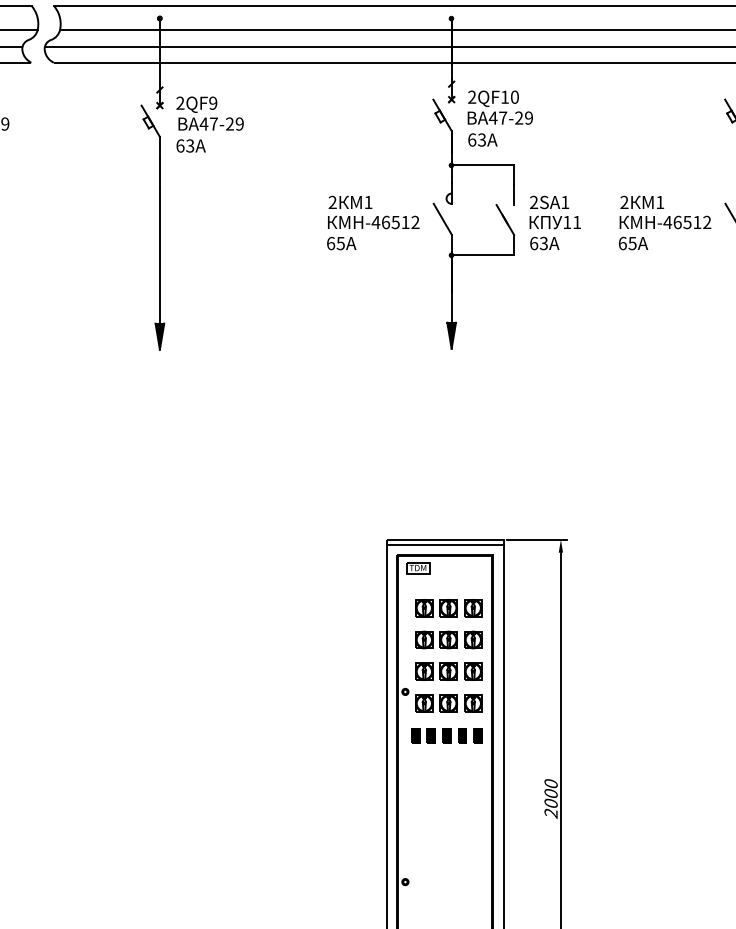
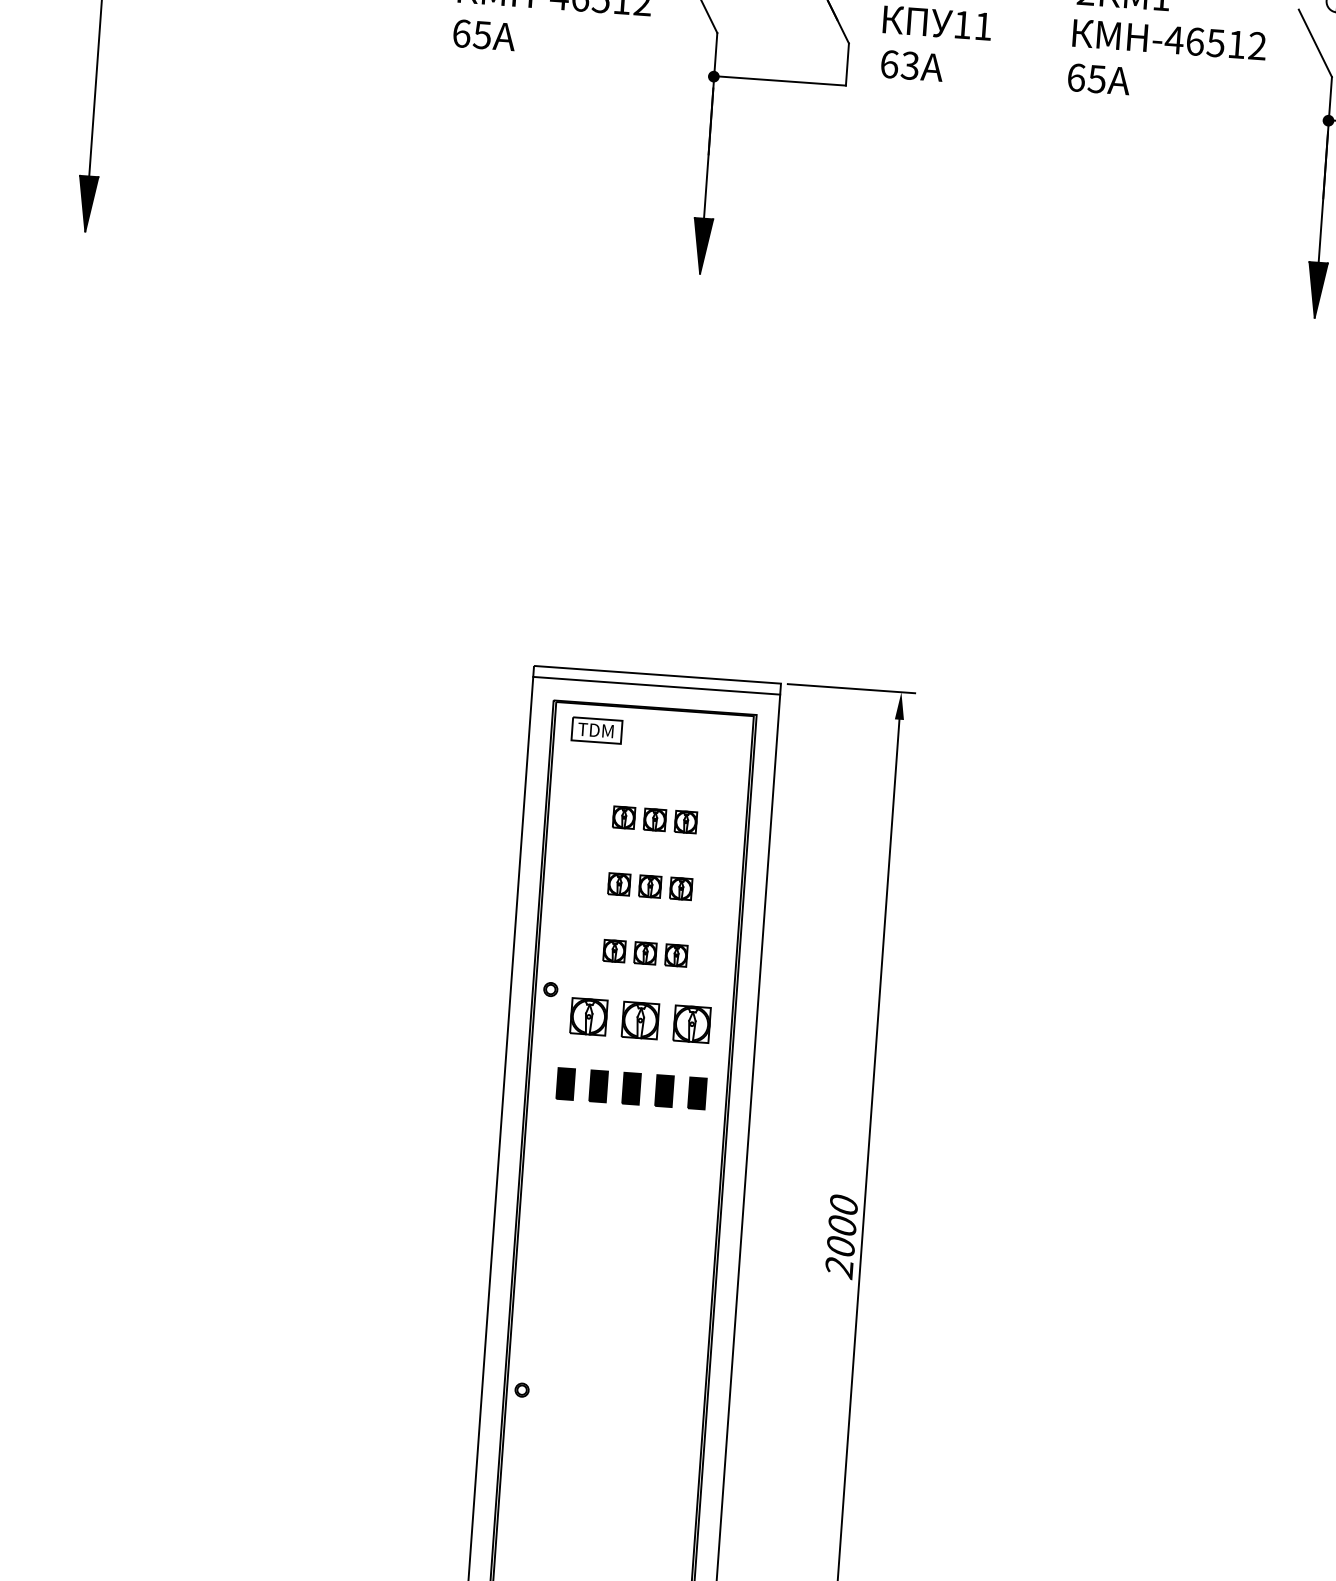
part: (448, 608) -> (654, 820), size x0.6
part: (448, 639) -> (649, 885), size x0.6
part: (448, 671) -> (644, 952), size x0.6

